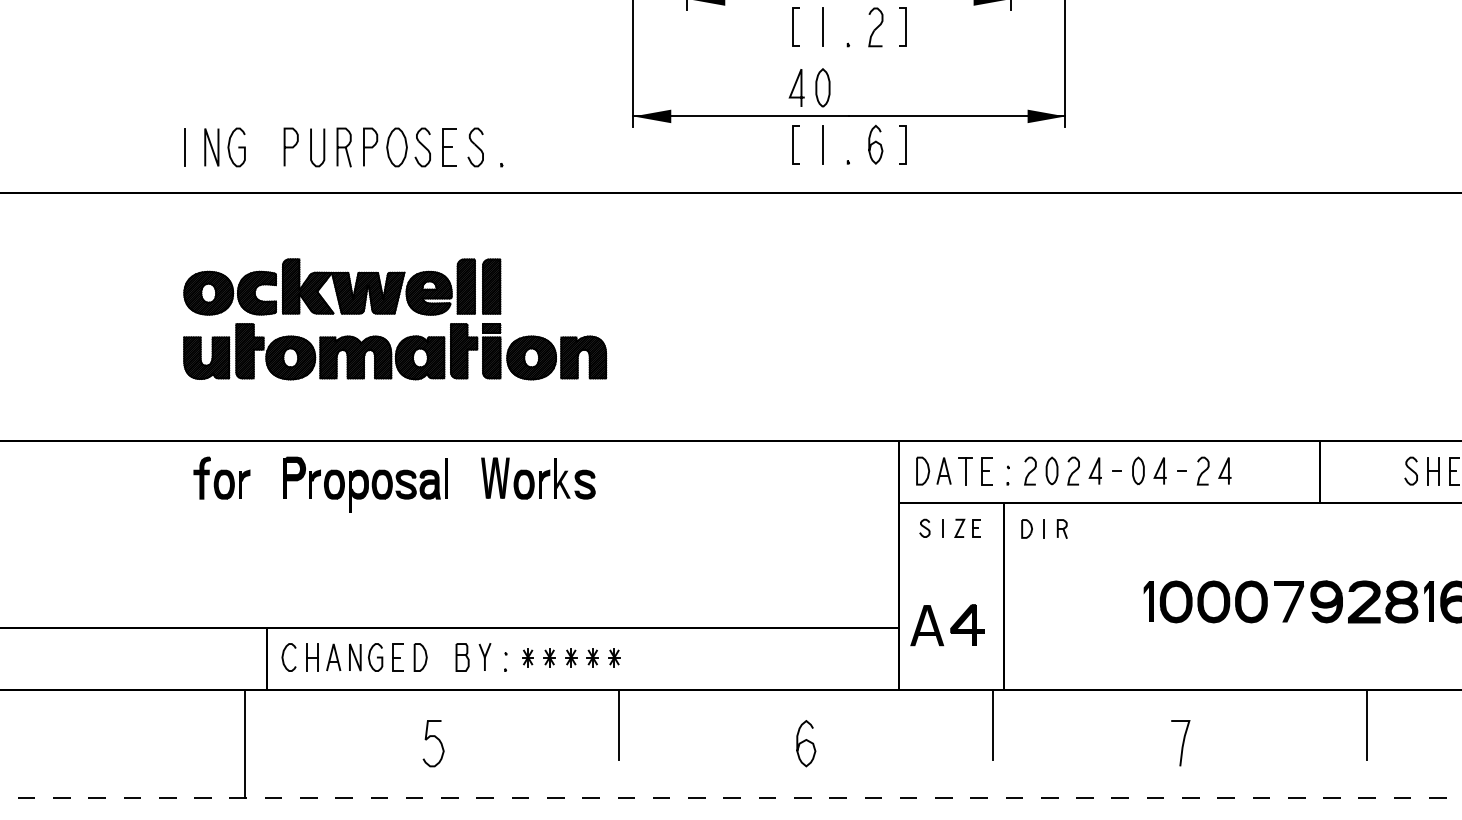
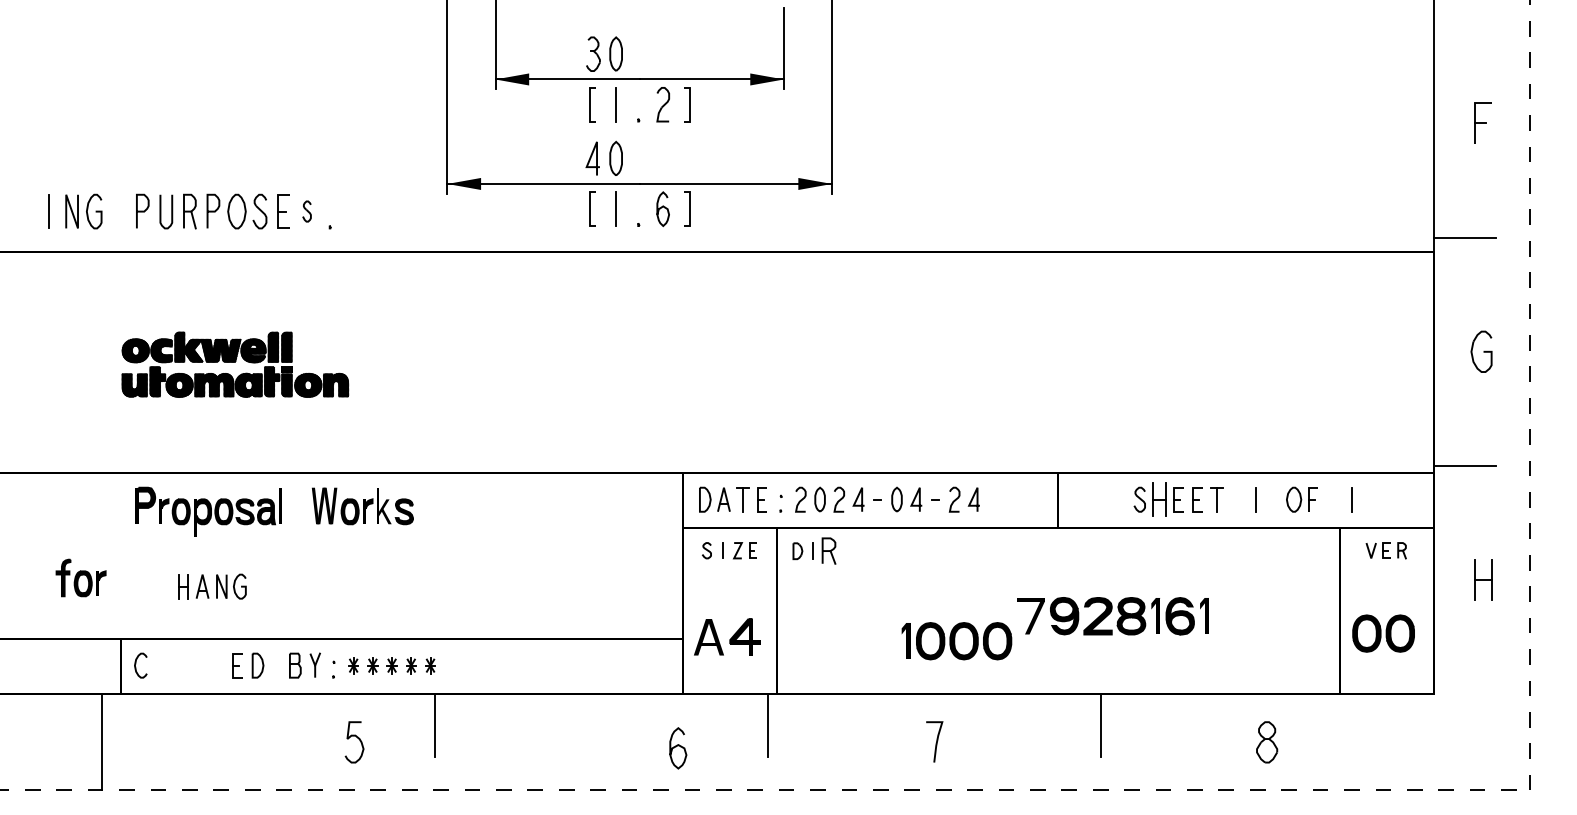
part: (475, 147) -> (306, 211), size x0.6
part: (395, 319) -> (235, 364), size x0.6
part: (1433, 470) -> (1159, 499), size x1.4
part: (221, 477) -> (80, 577), moved
part: (1062, 529) -> (829, 551), size x1.6
part: (1205, 602) -> (956, 641), moved
part: (344, 657) -> (212, 586), moved
curve: (436, 739) -> (357, 738), moved
curve: (806, 741) -> (678, 746), moved

